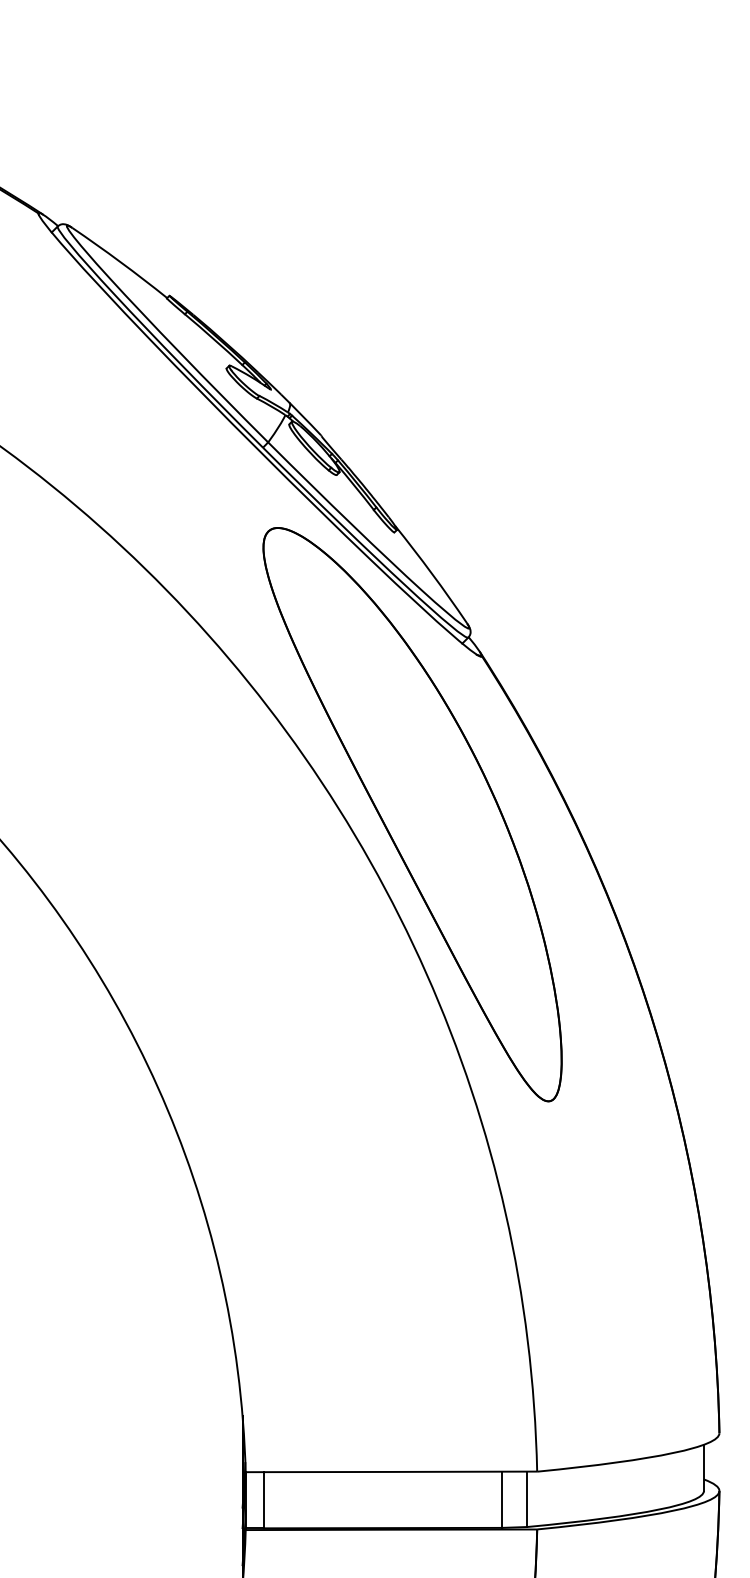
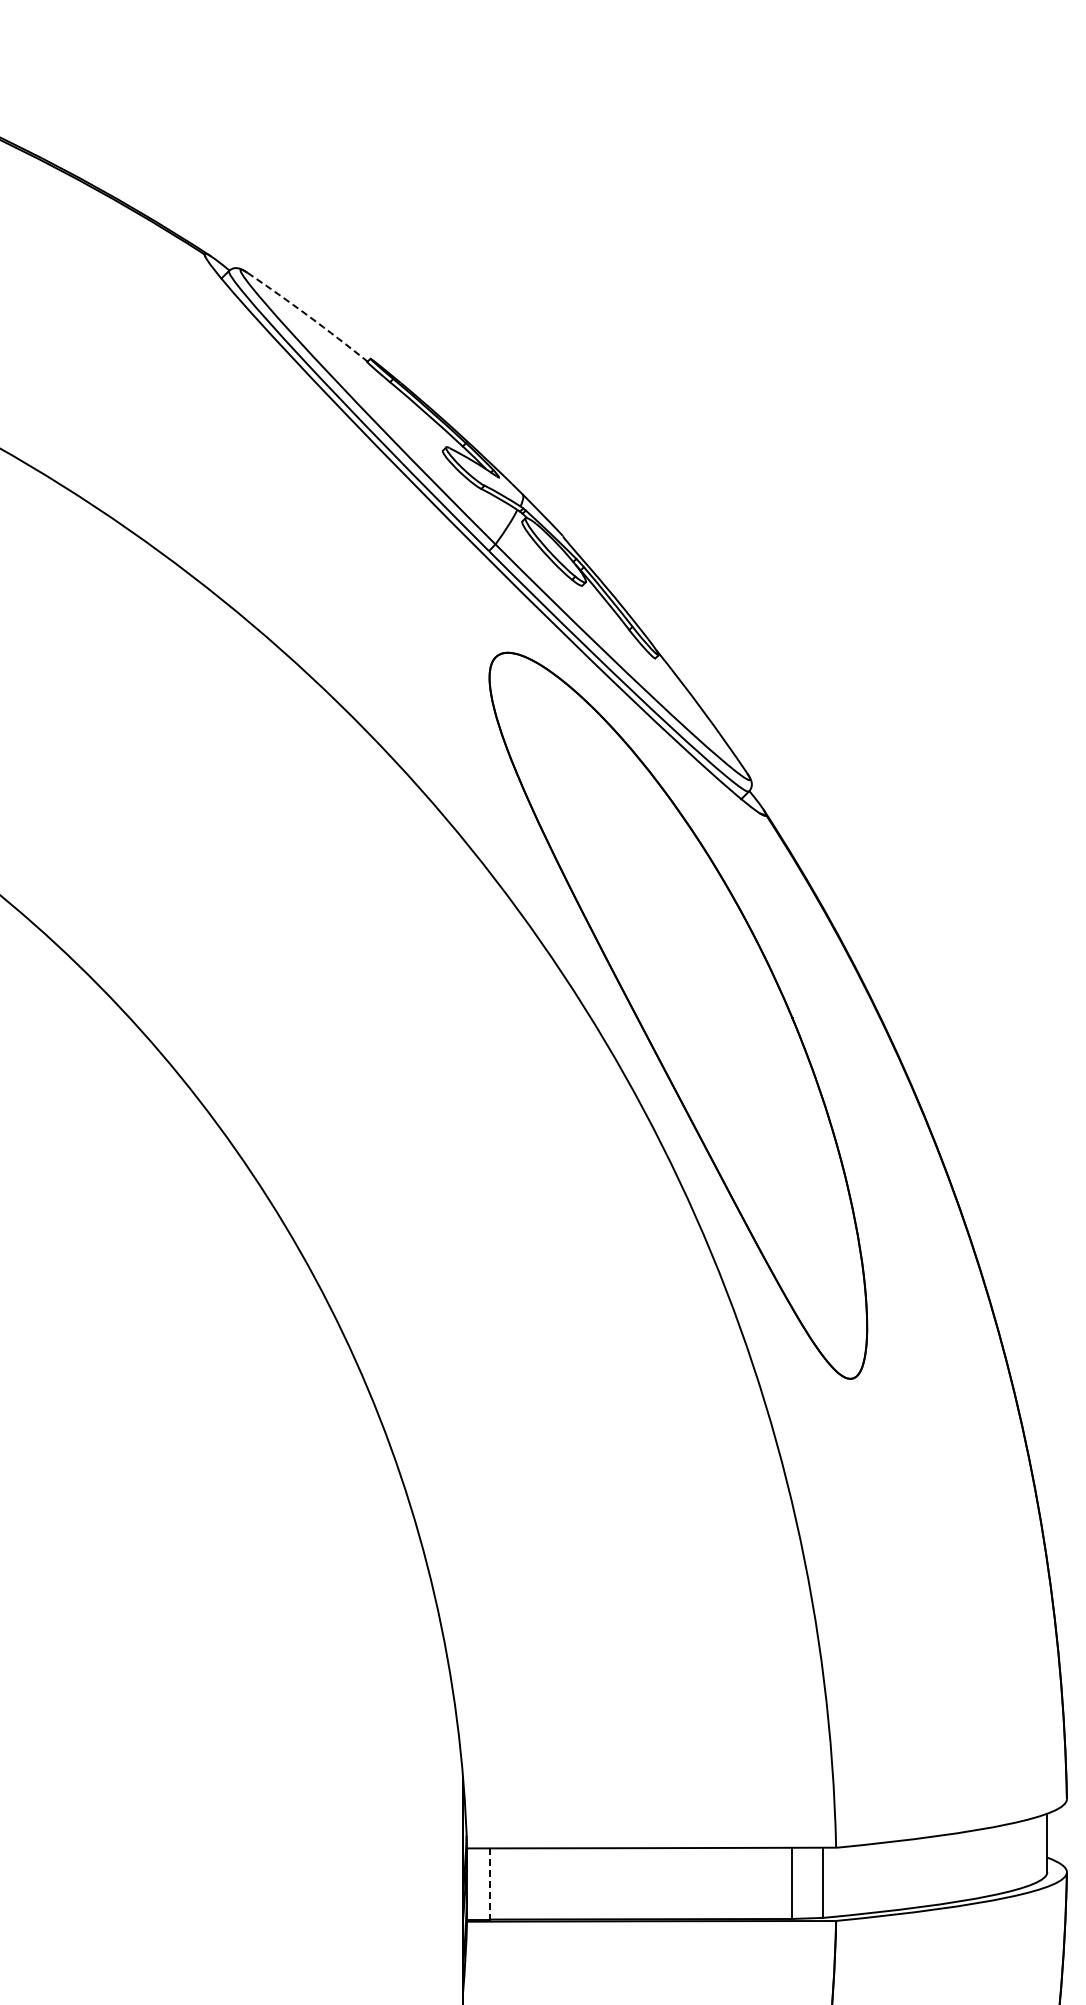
arc: (120, 262) -> (308, 316), solid -> dashed
line: (264, 1499) -> (490, 1883), solid -> dashed

